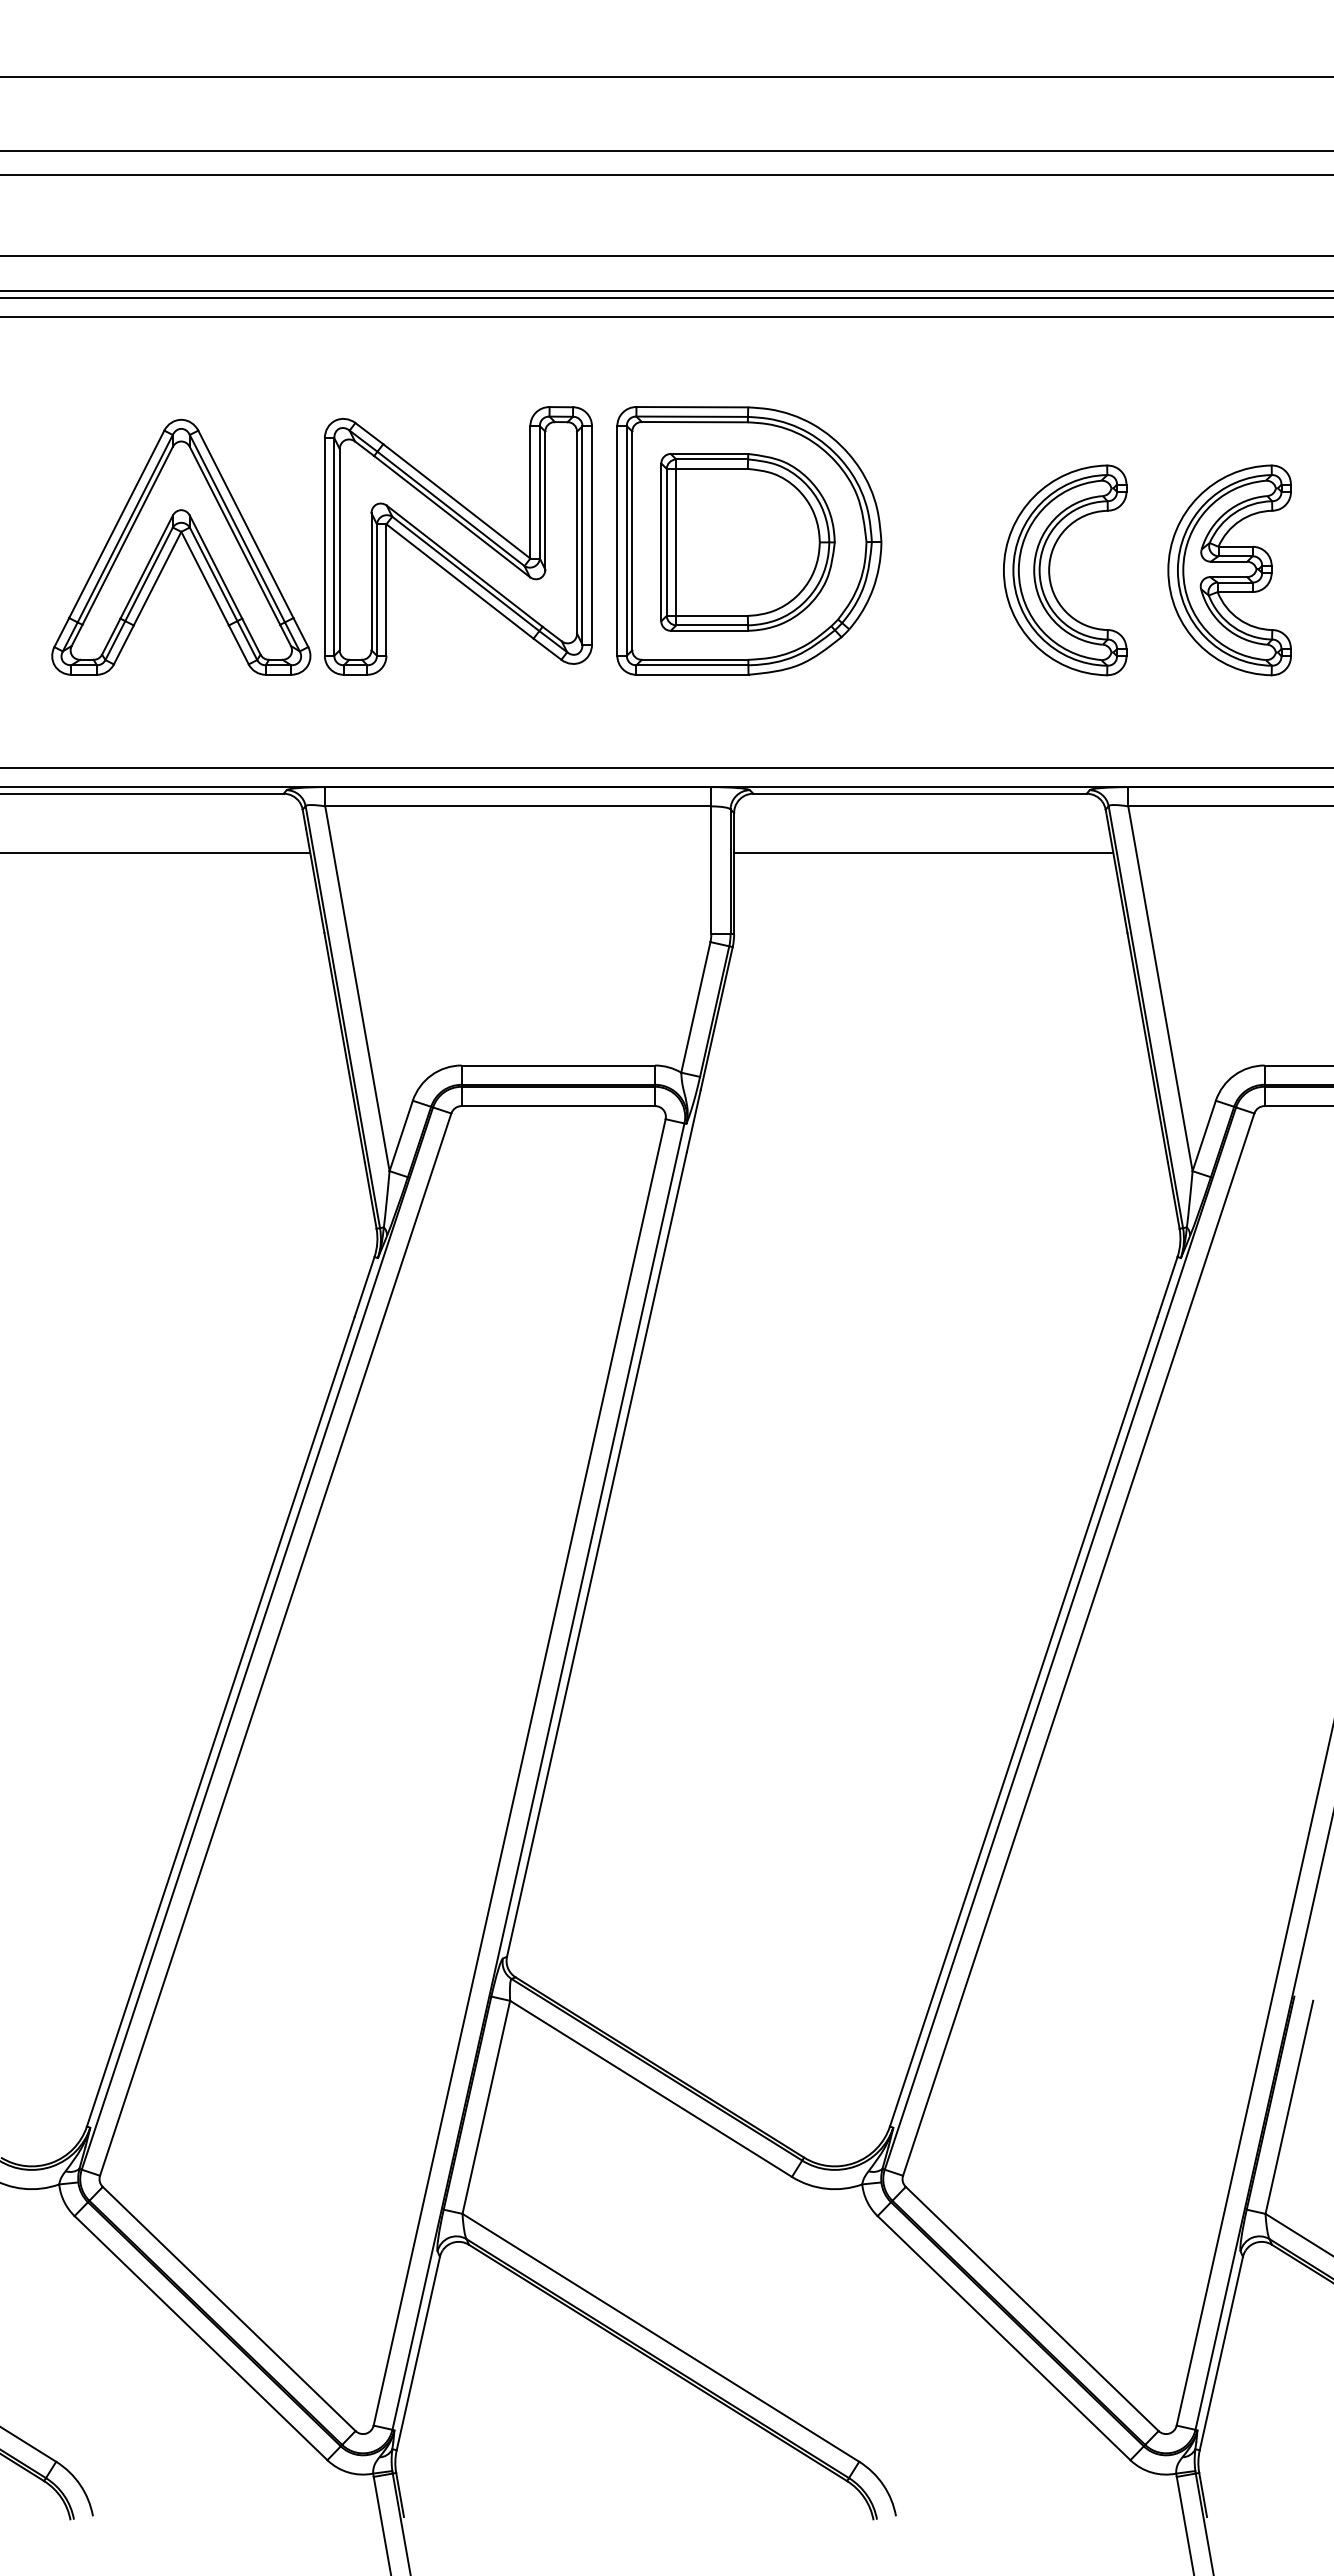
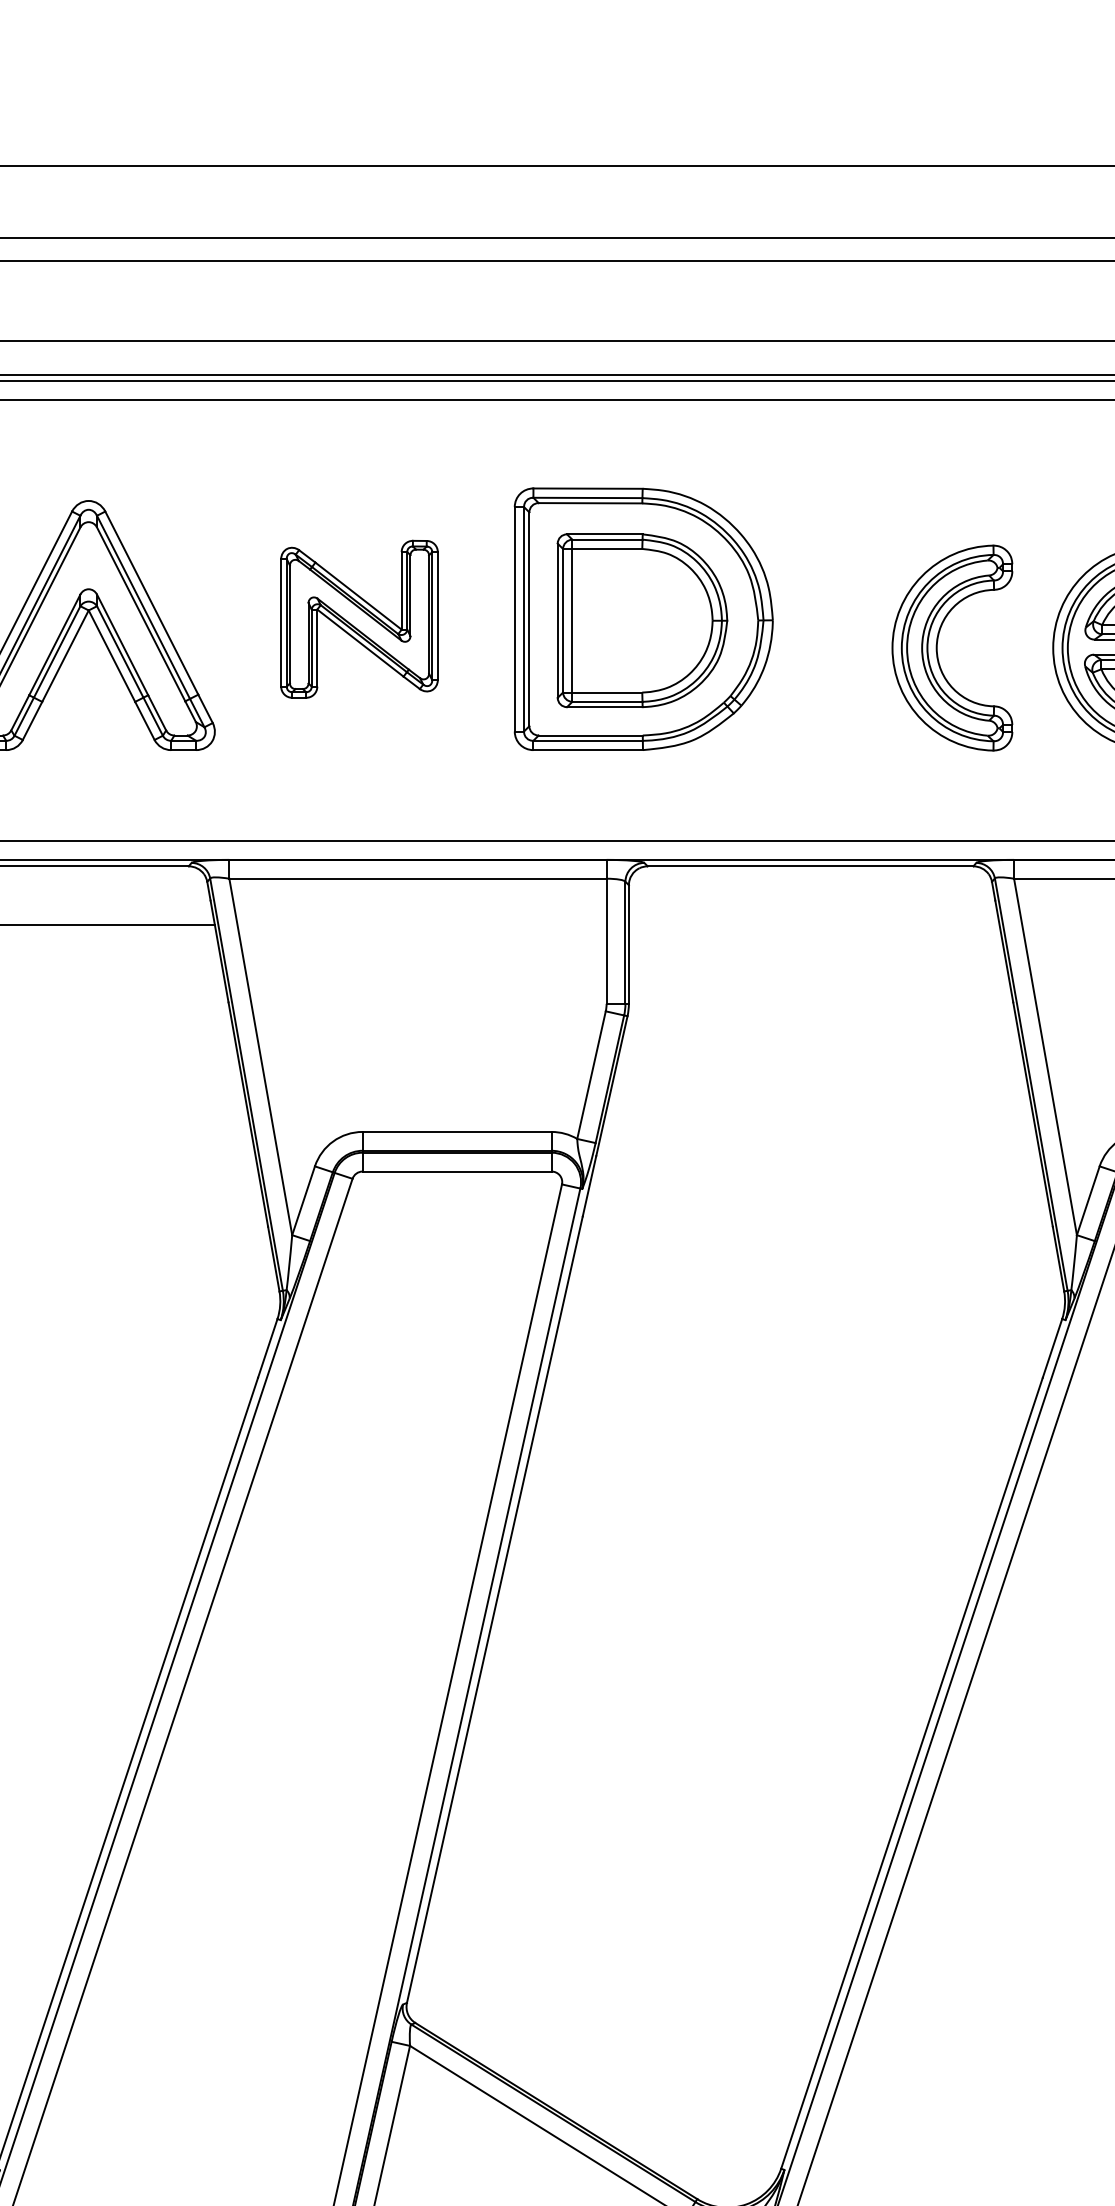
part: (458, 540) -> (359, 618), size x0.6
line: (923, 853) -> (813, 924), removed

